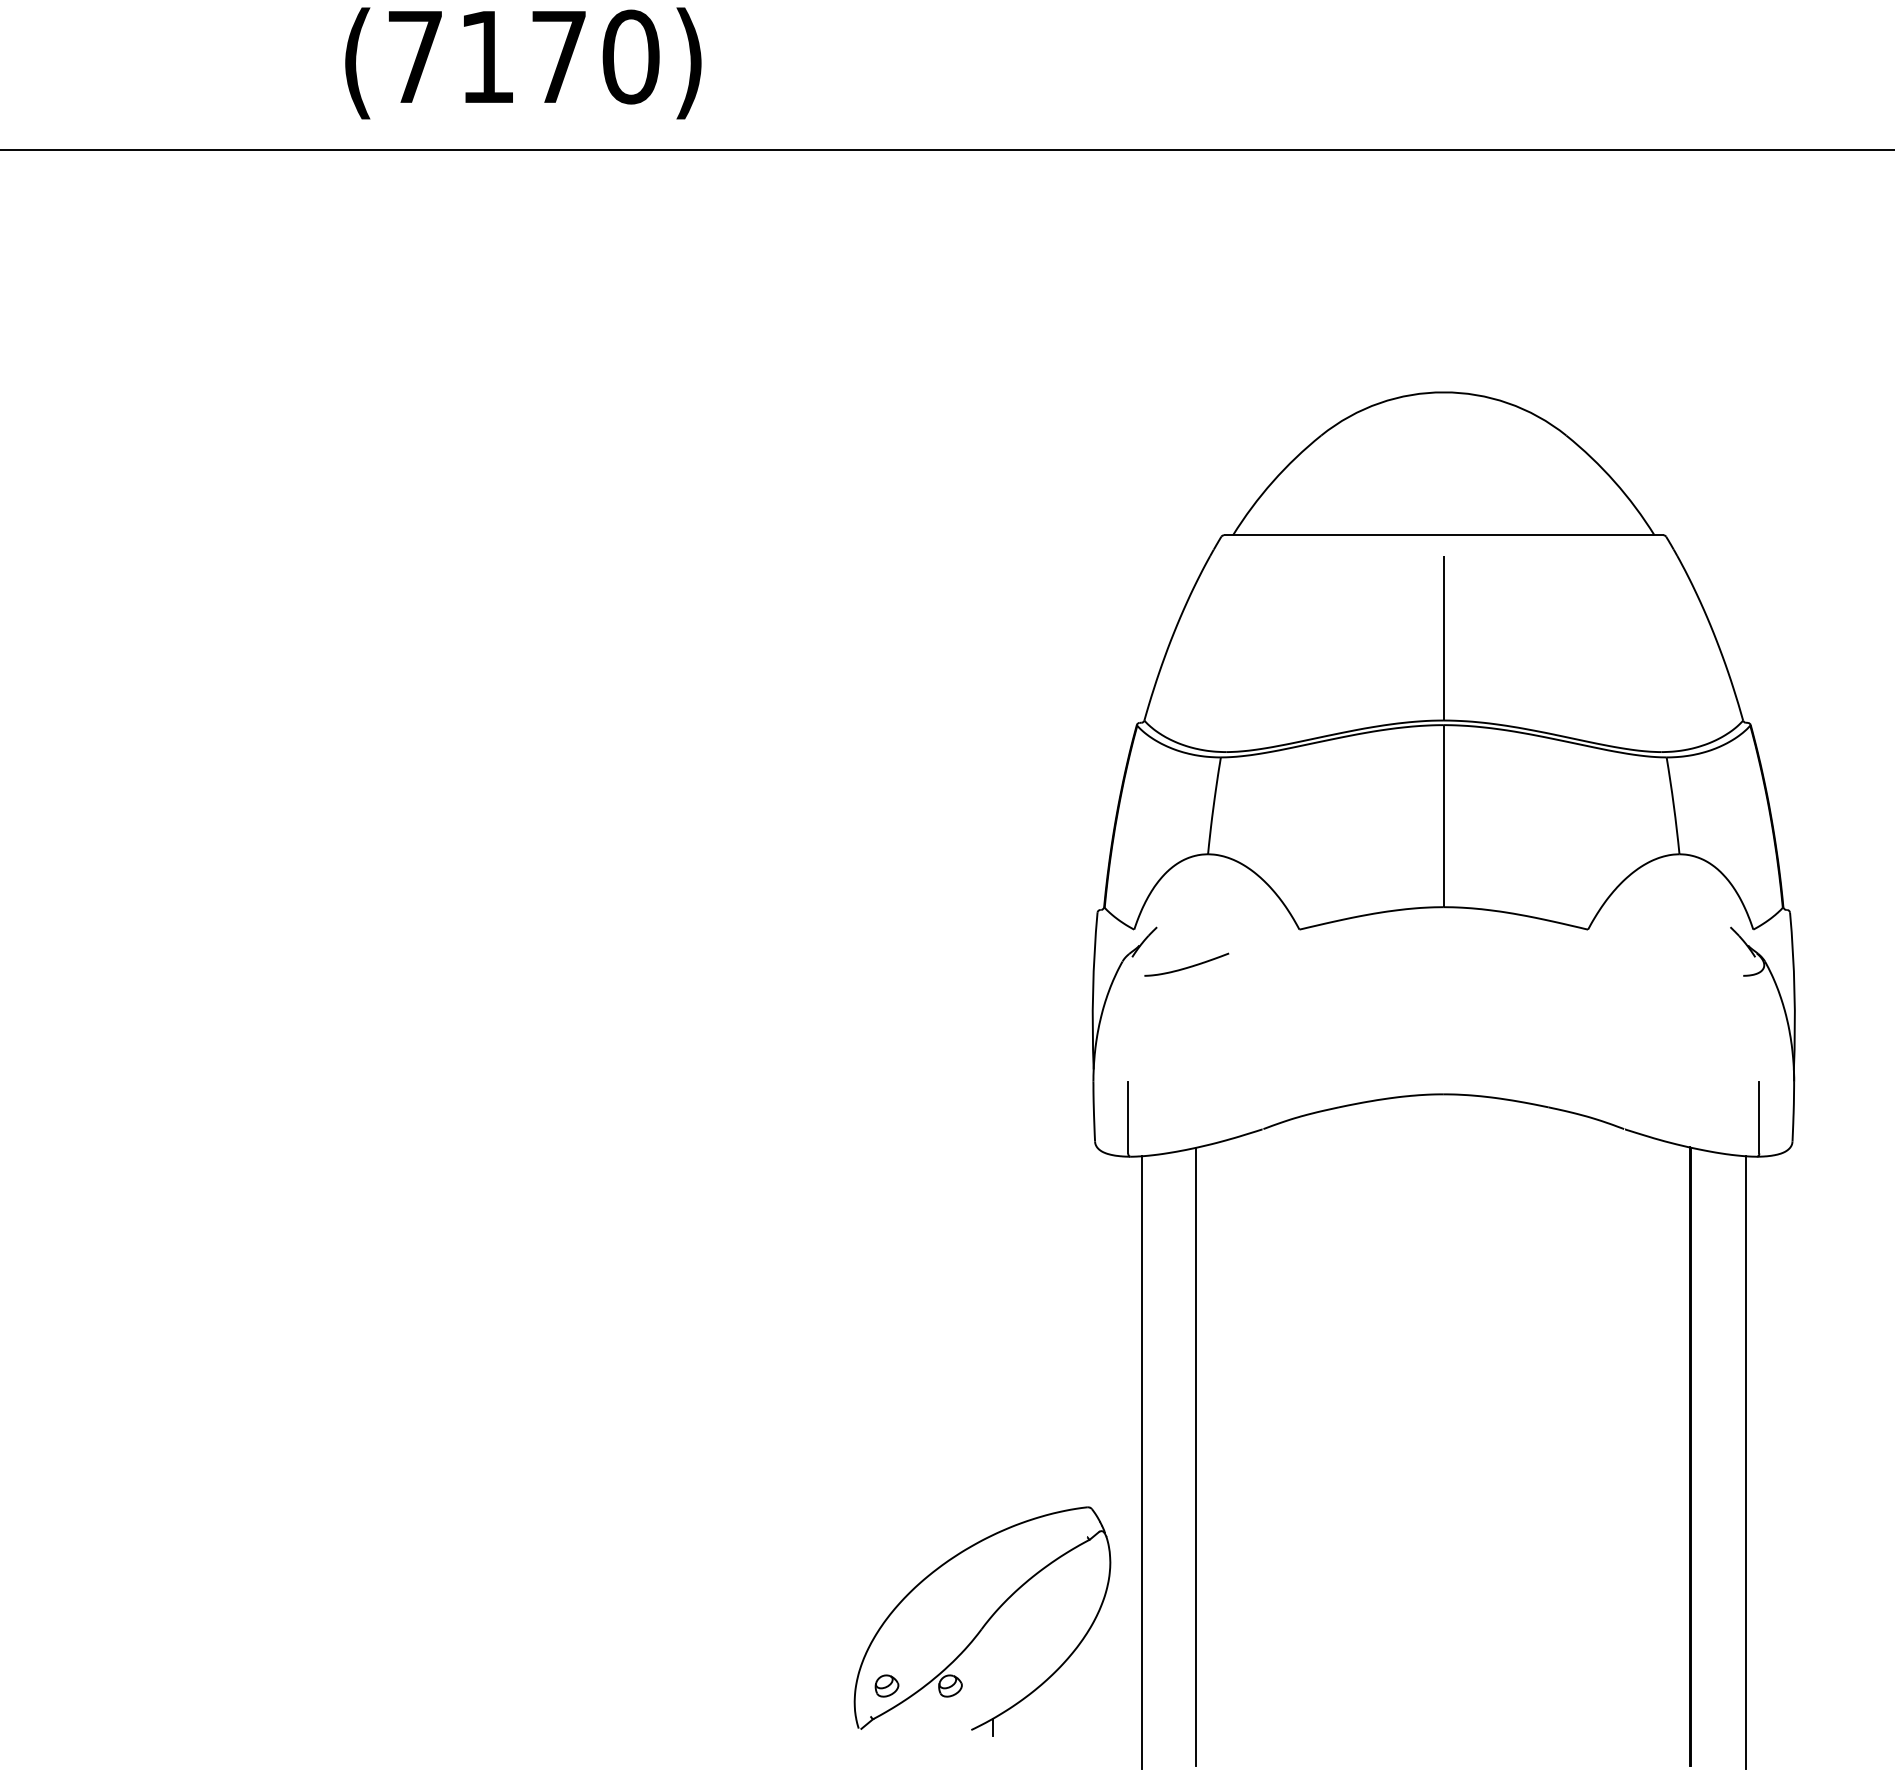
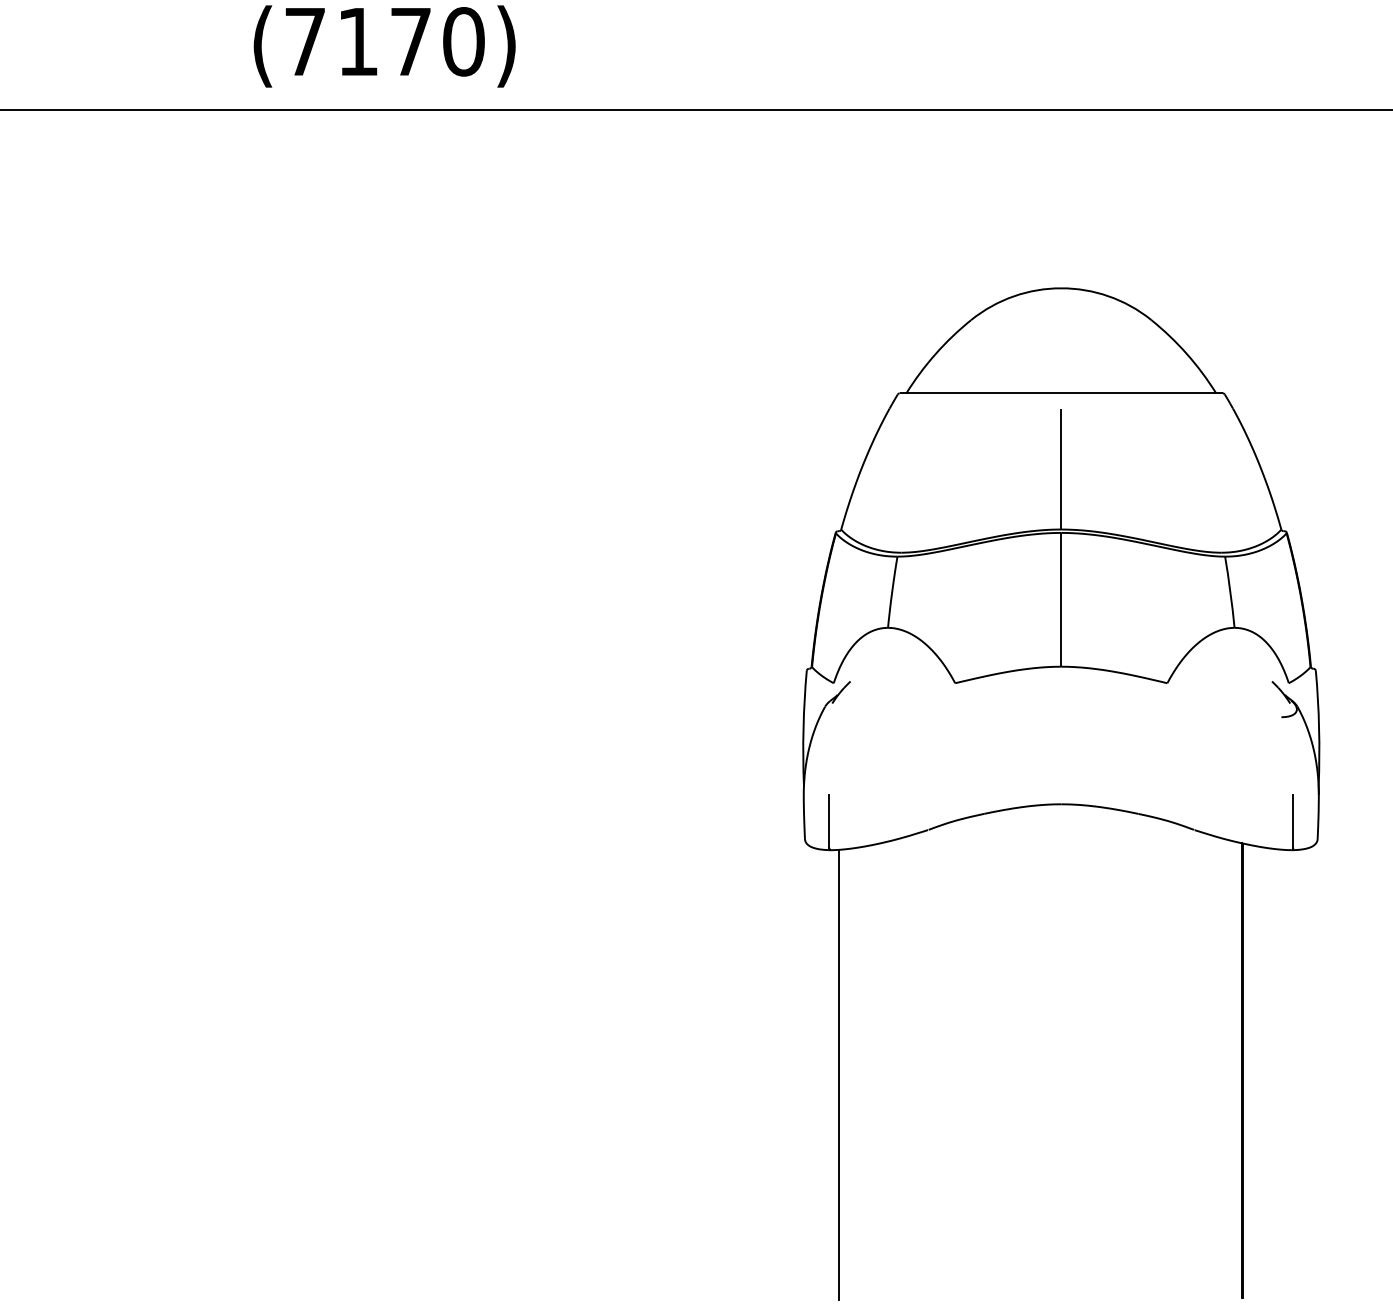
curve: (1186, 966) -> (872, 710), removed
line: (1196, 1456) -> (879, 1070), removed
line: (1746, 1461) -> (1283, 1074), removed
part: (982, 1621) -> (722, 1191), removed

